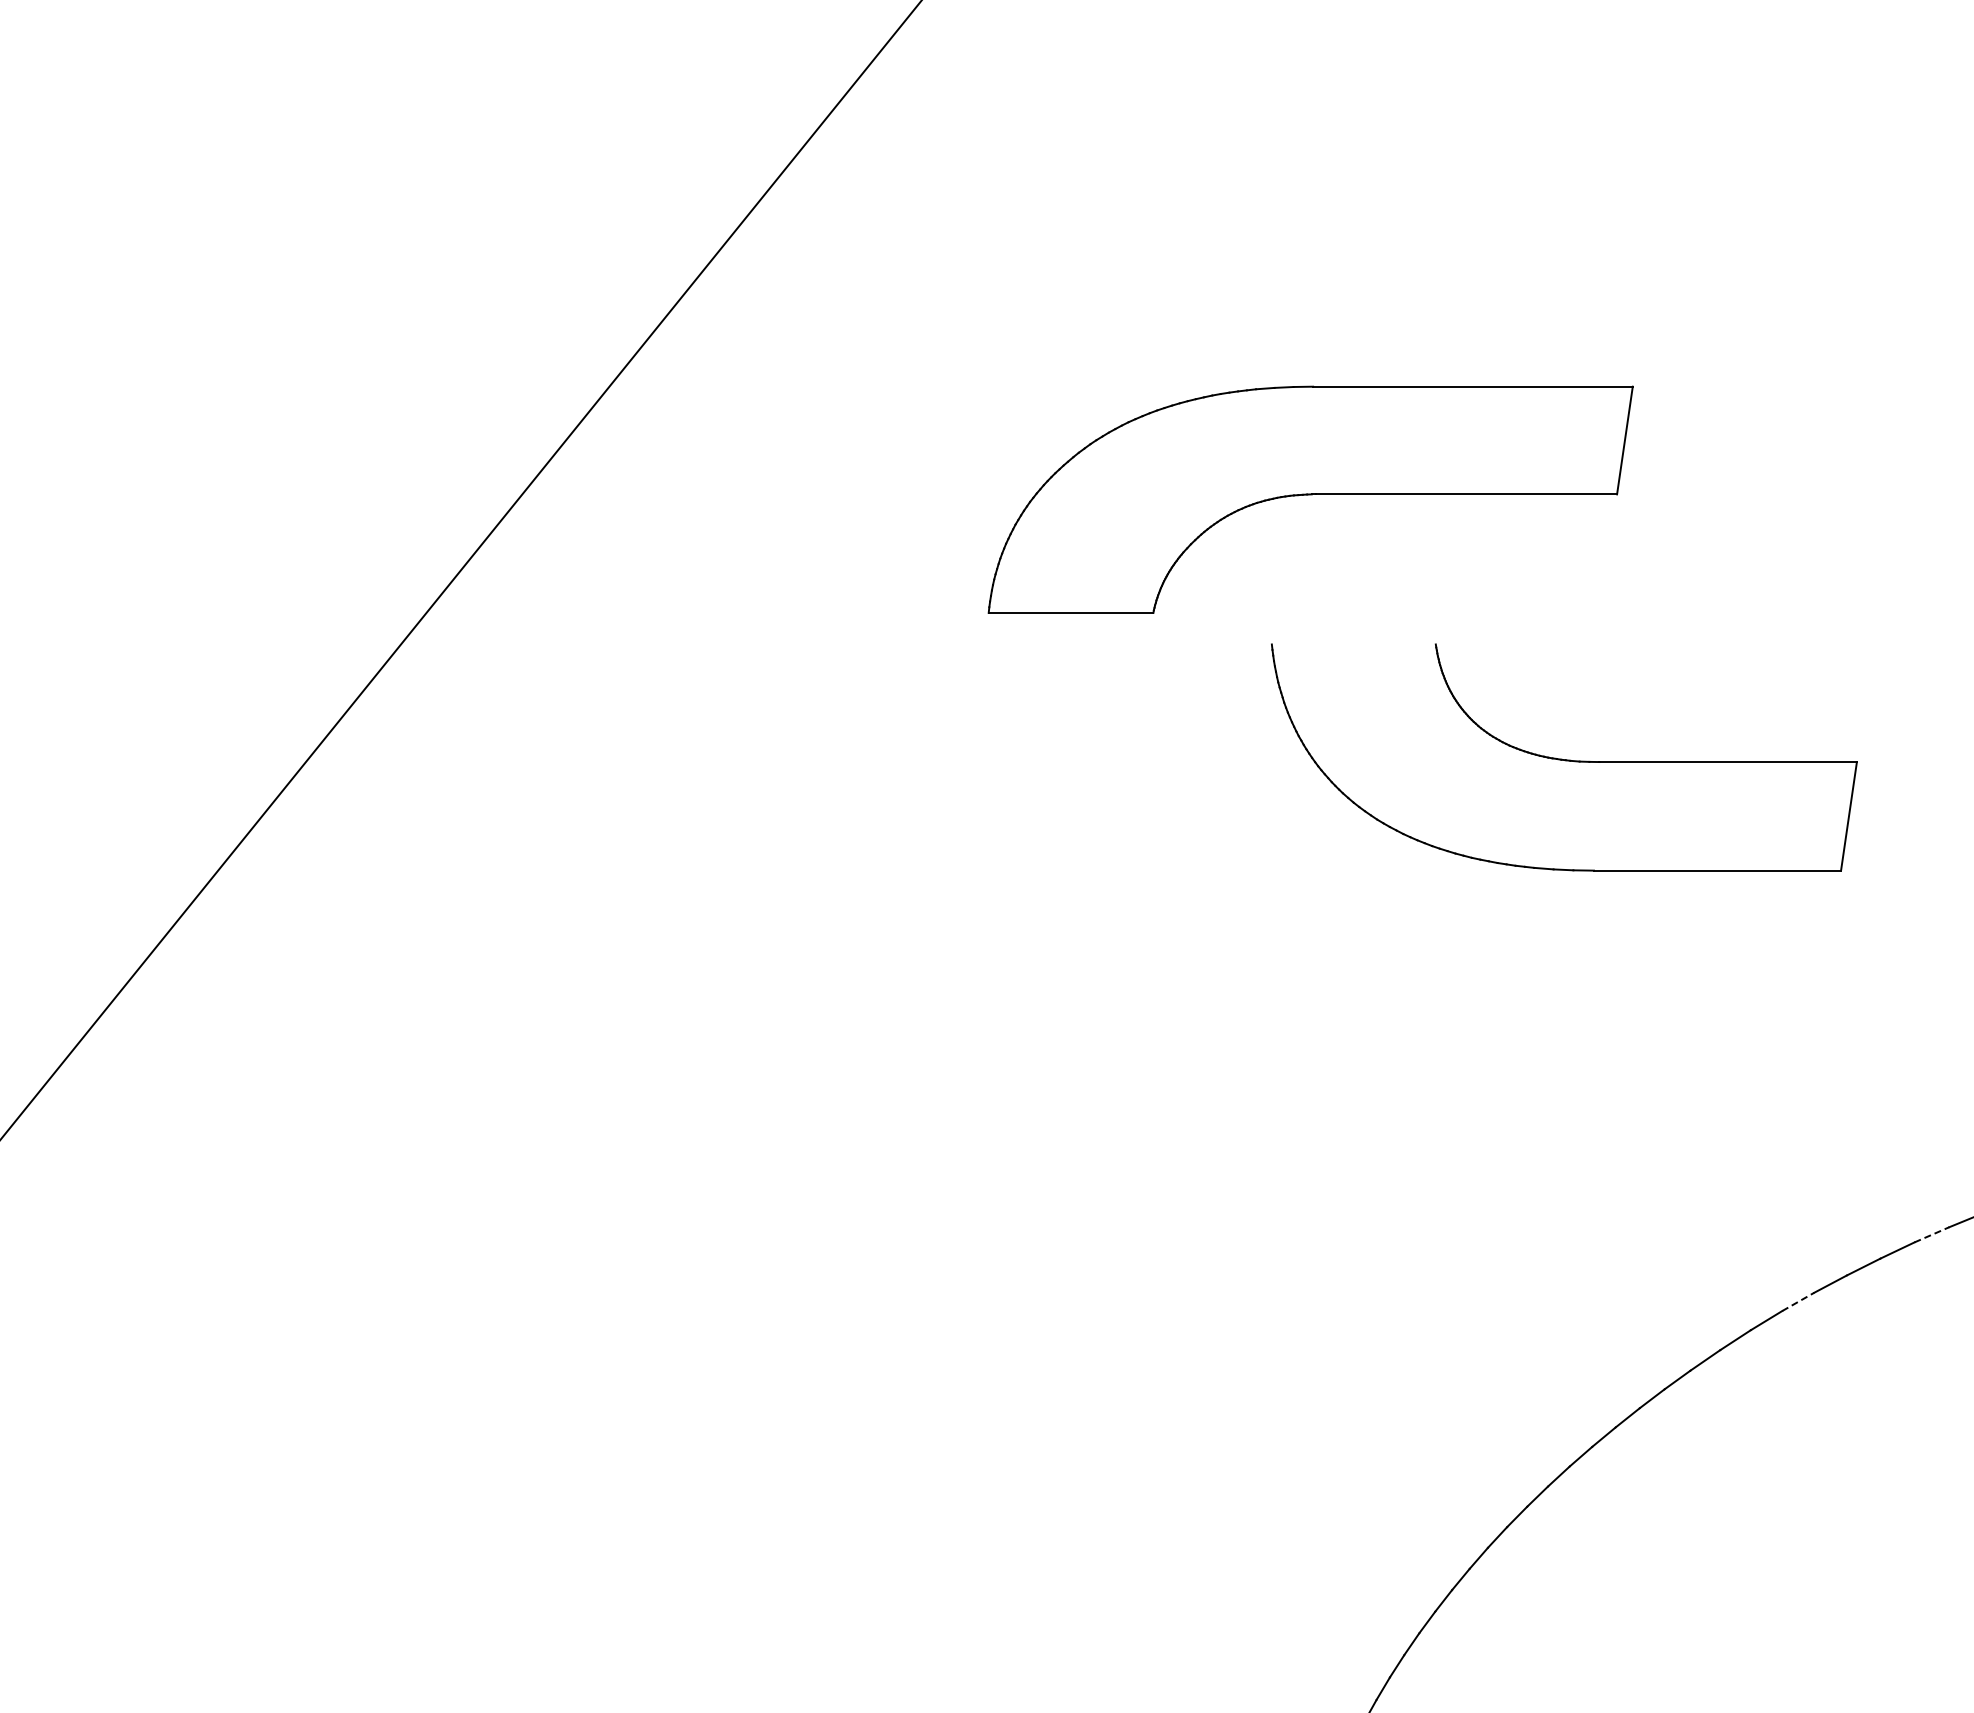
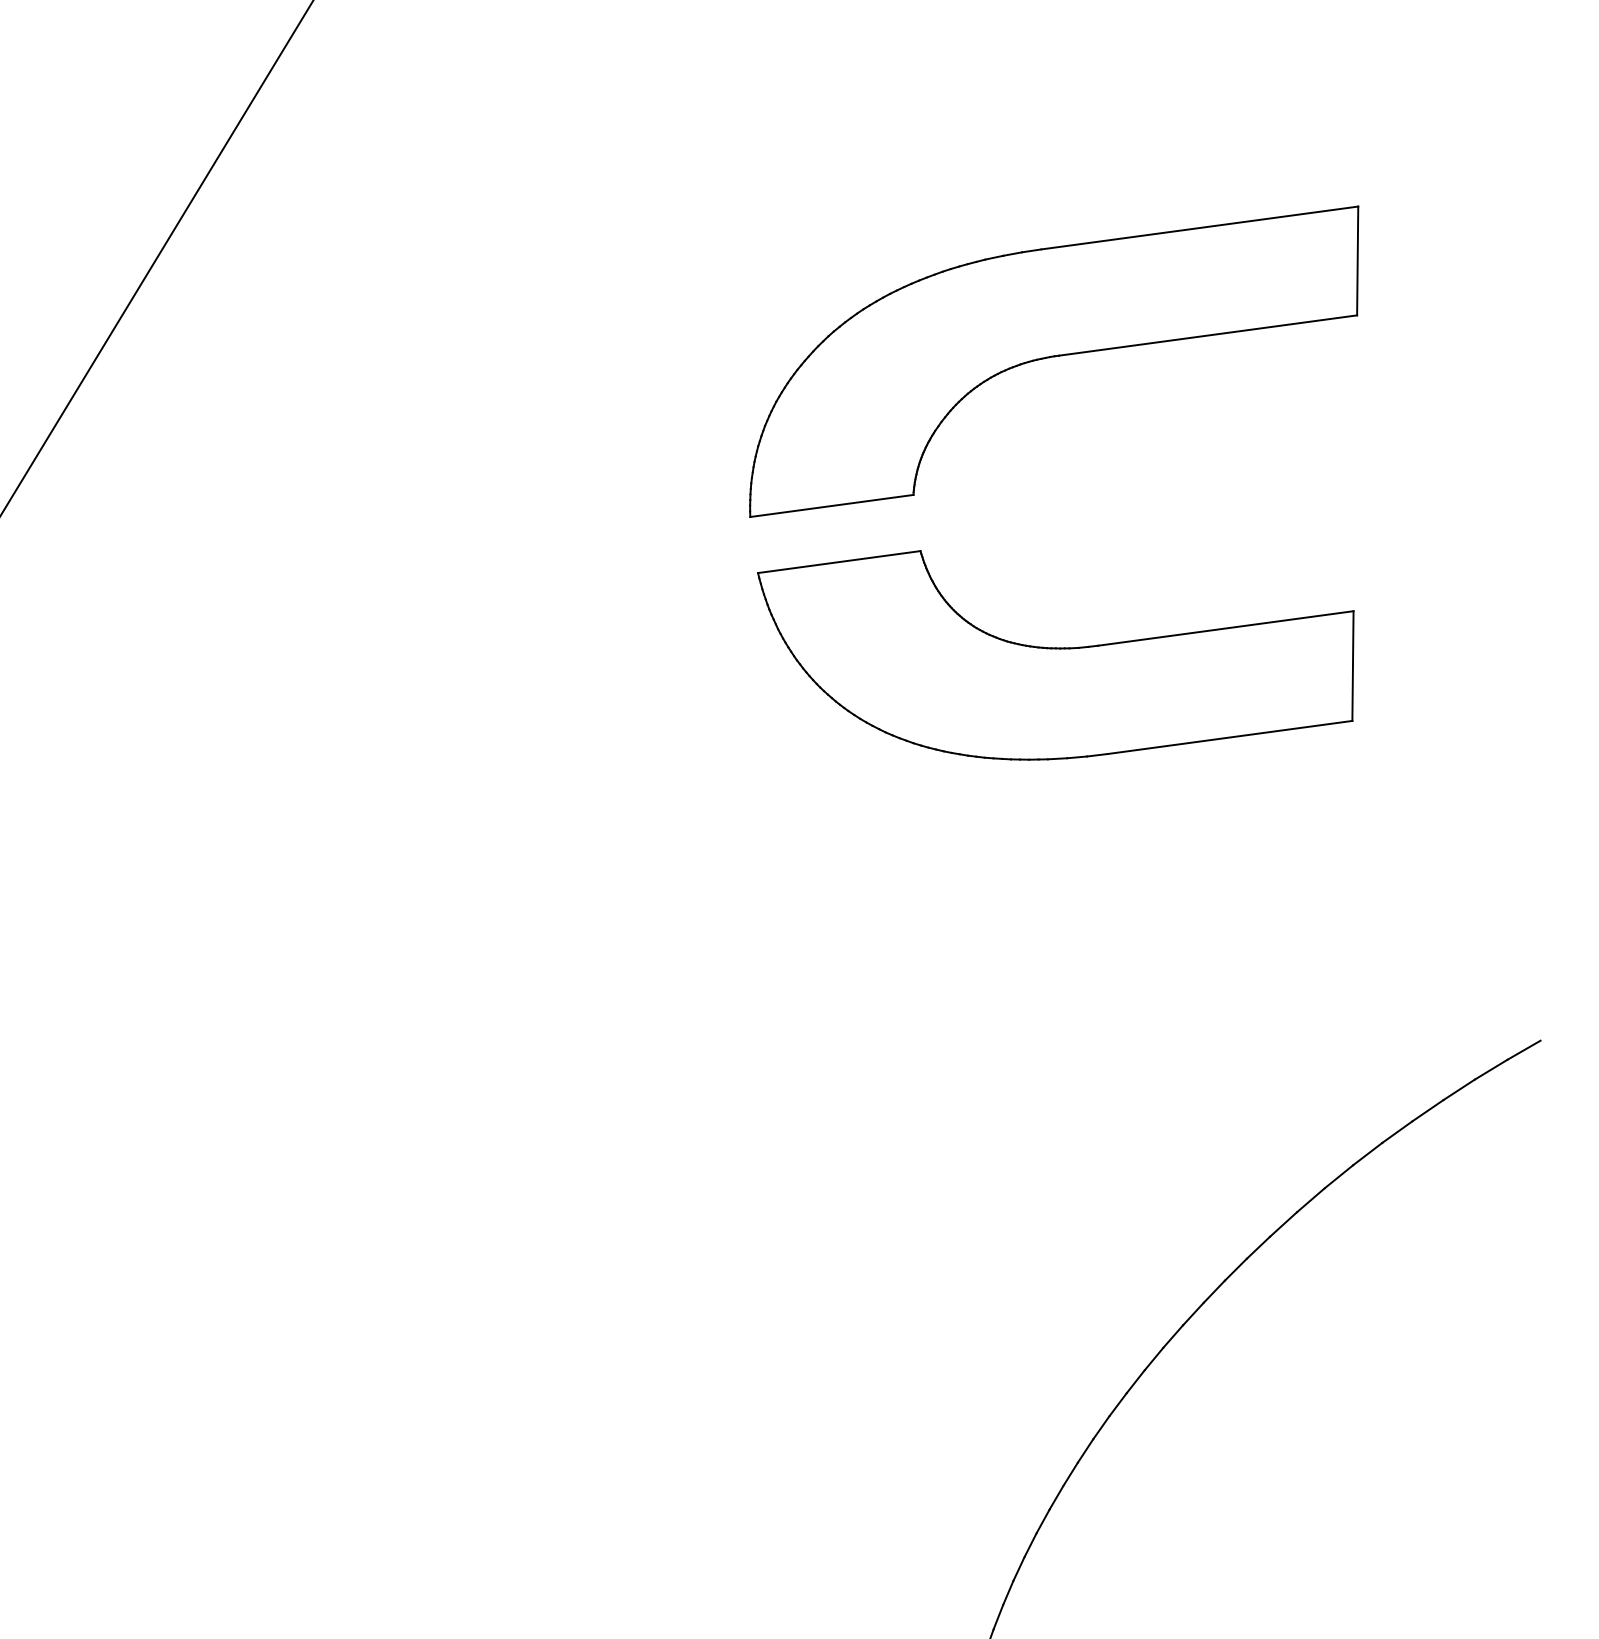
part: (1310, 499) -> (1053, 361), moved
line: (1353, 644) -> (838, 562), added
line: (1932, 1234) -> (1491, 1069), dashed -> solid
line: (1798, 1301) -> (1367, 1153), dashed -> solid

